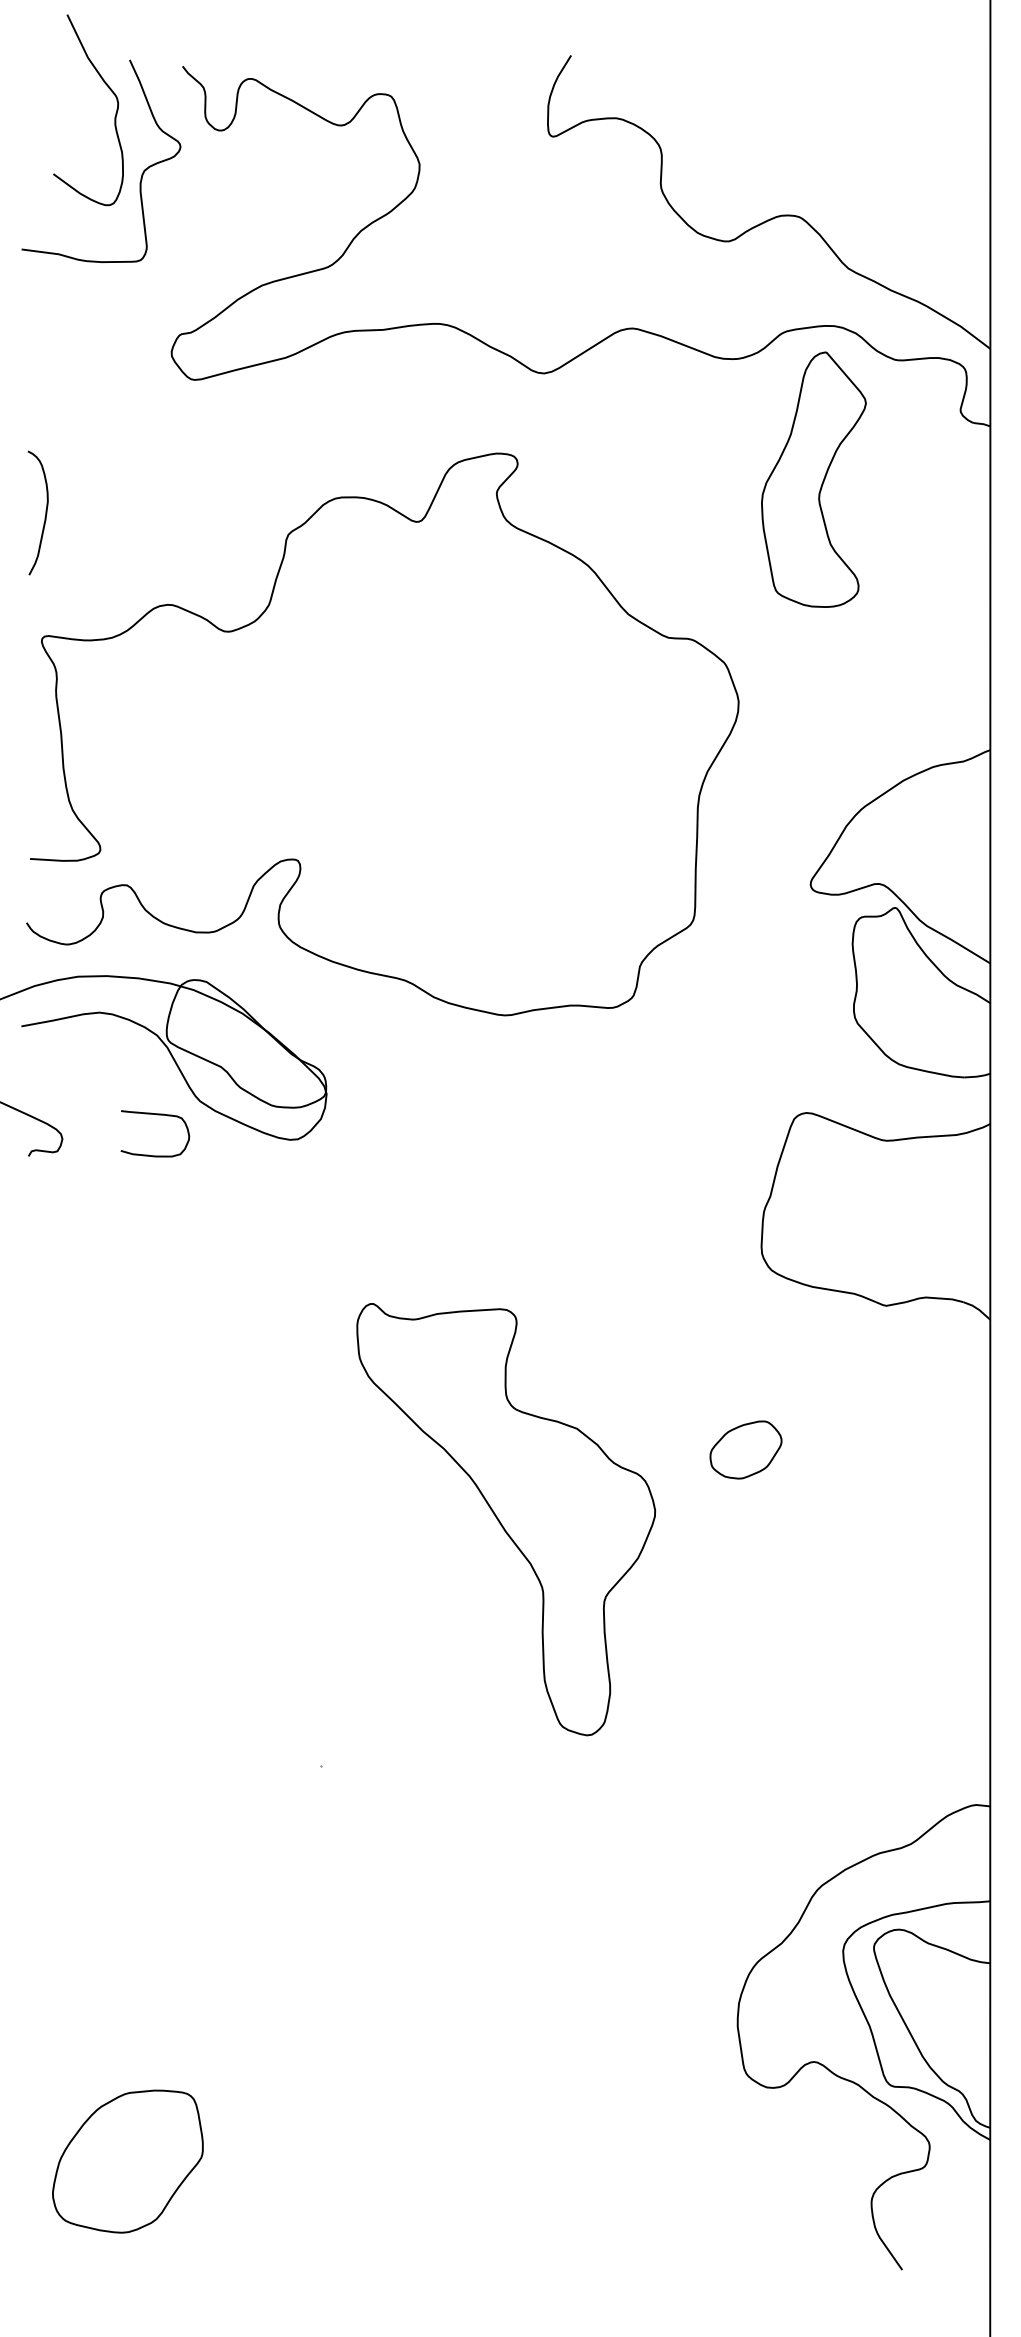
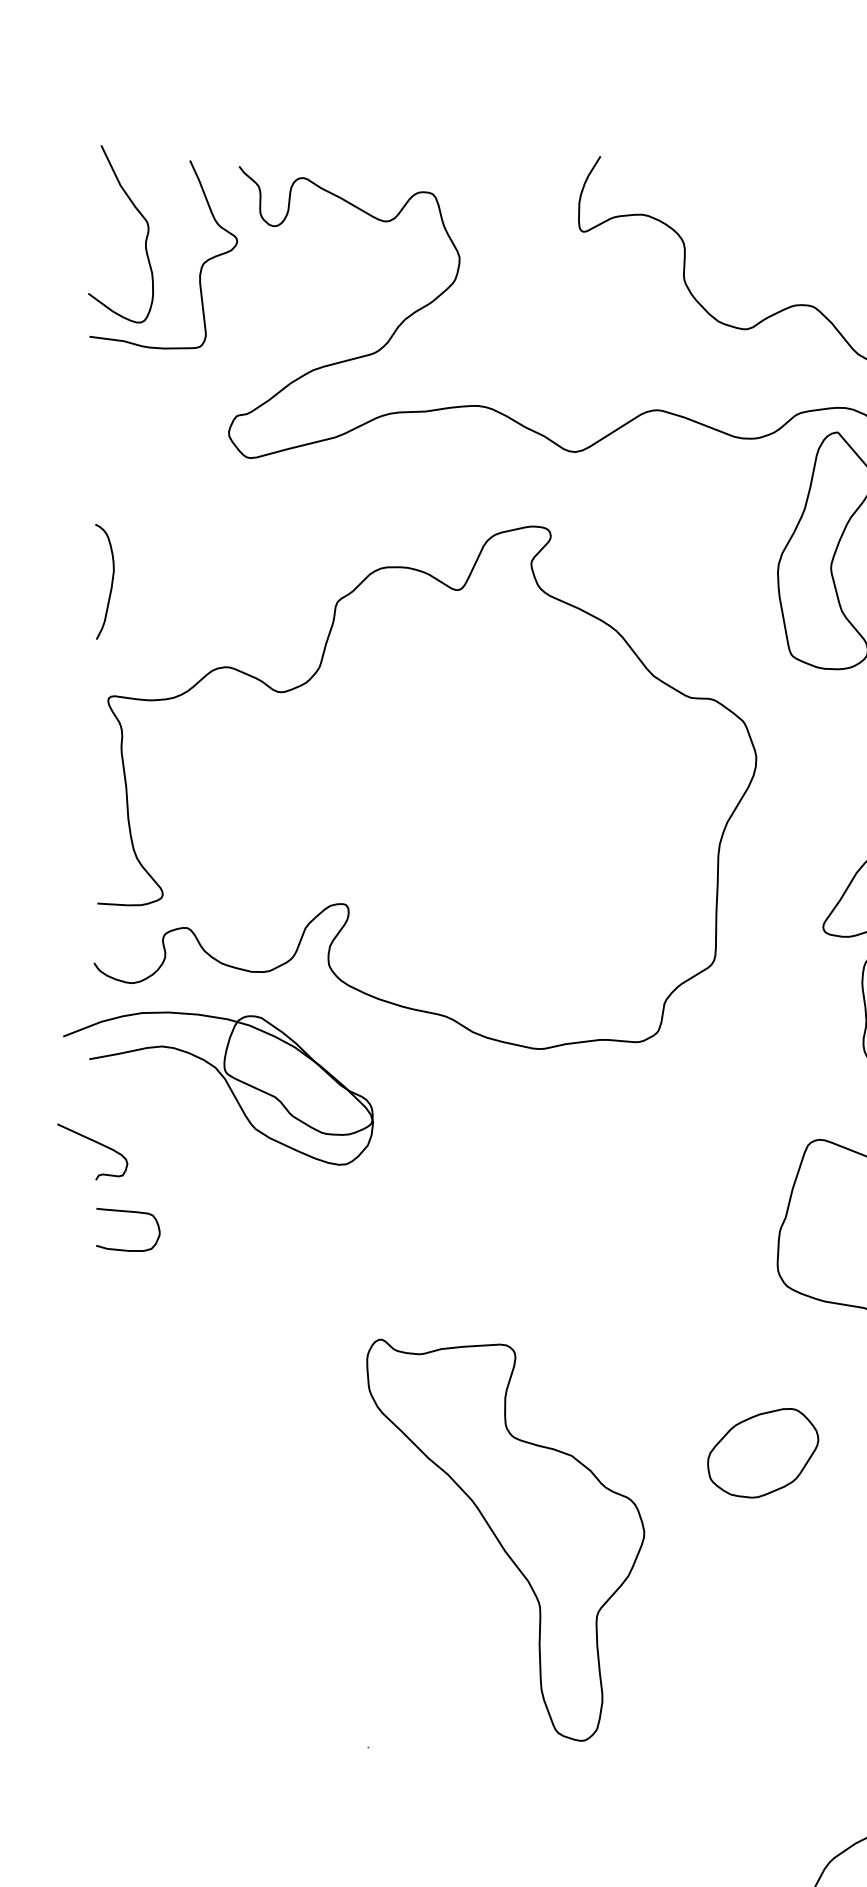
curve: (114, 116) -> (145, 240), moved
curve: (156, 1115) -> (129, 1212), moved
part: (745, 1449) -> (762, 1452), size x1.67
part: (506, 1519) -> (505, 1540), moved

